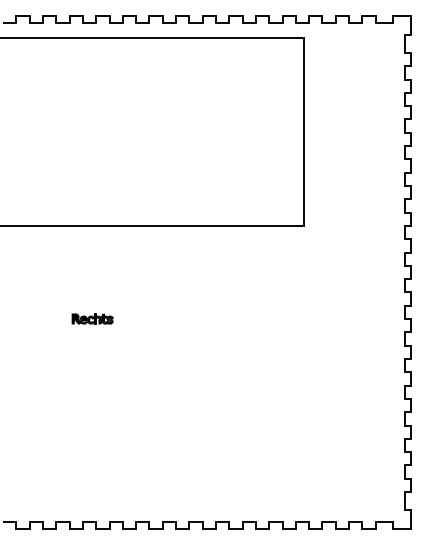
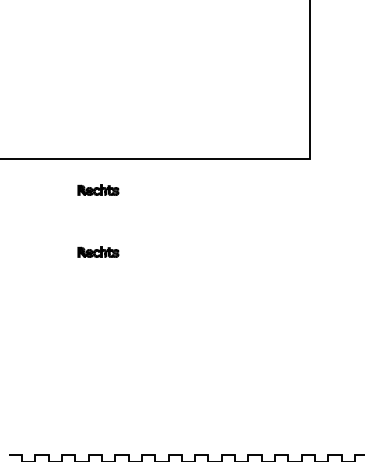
part: (92, 256) -> (98, 189), added

